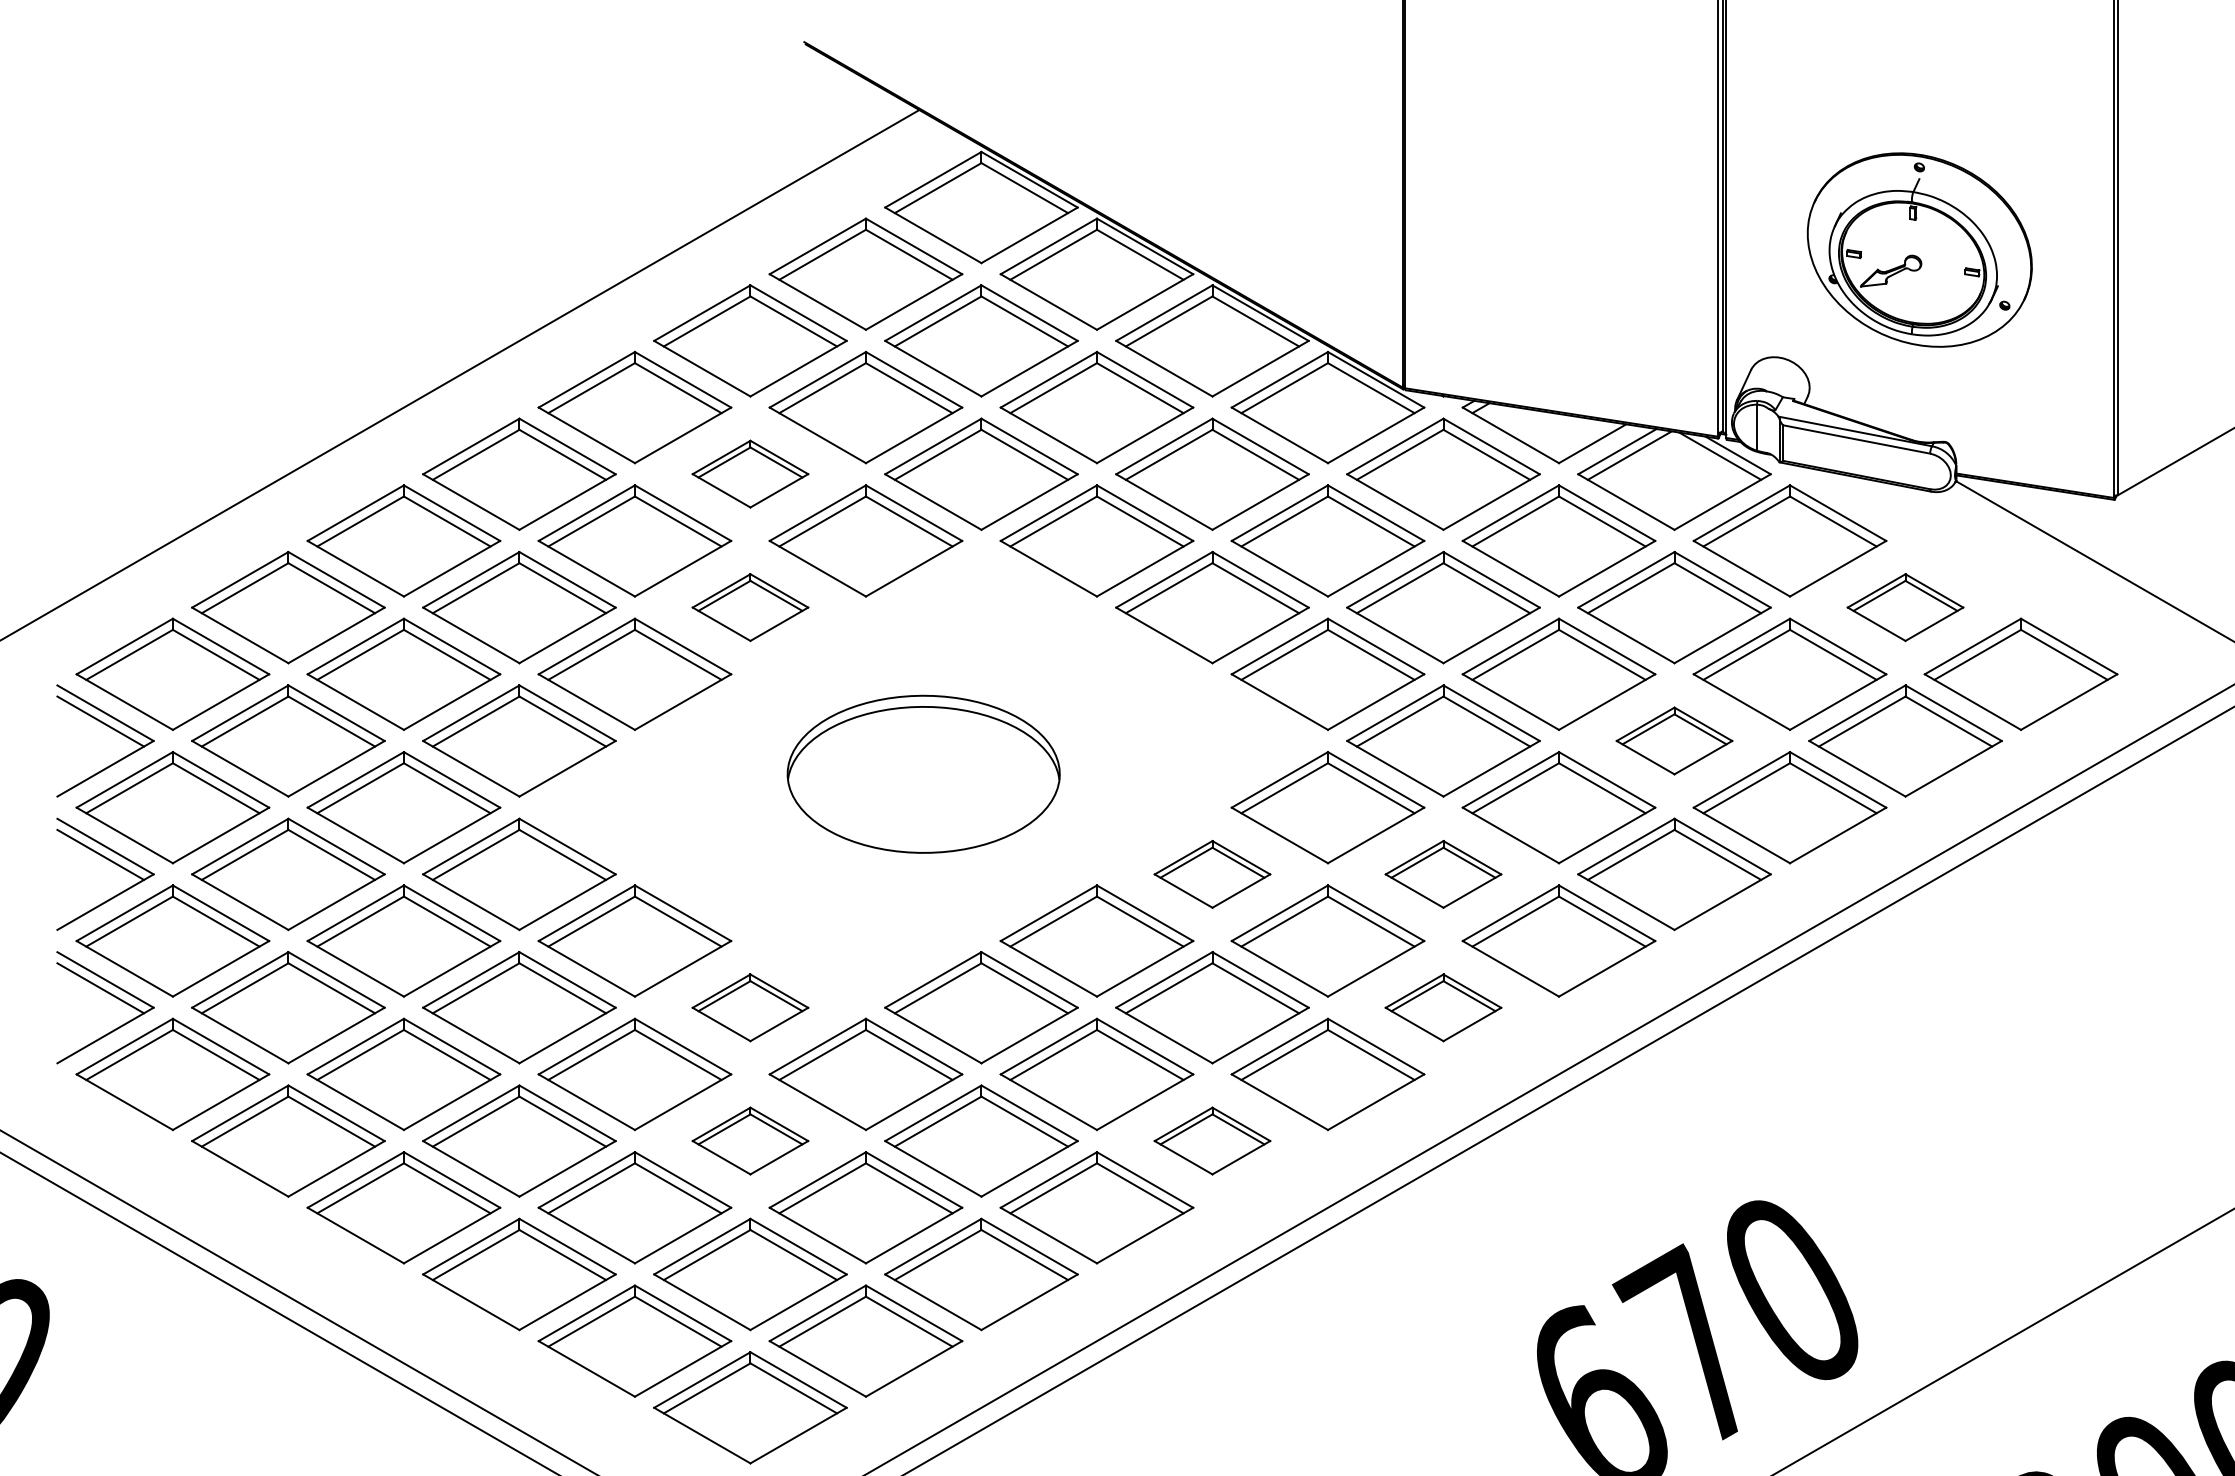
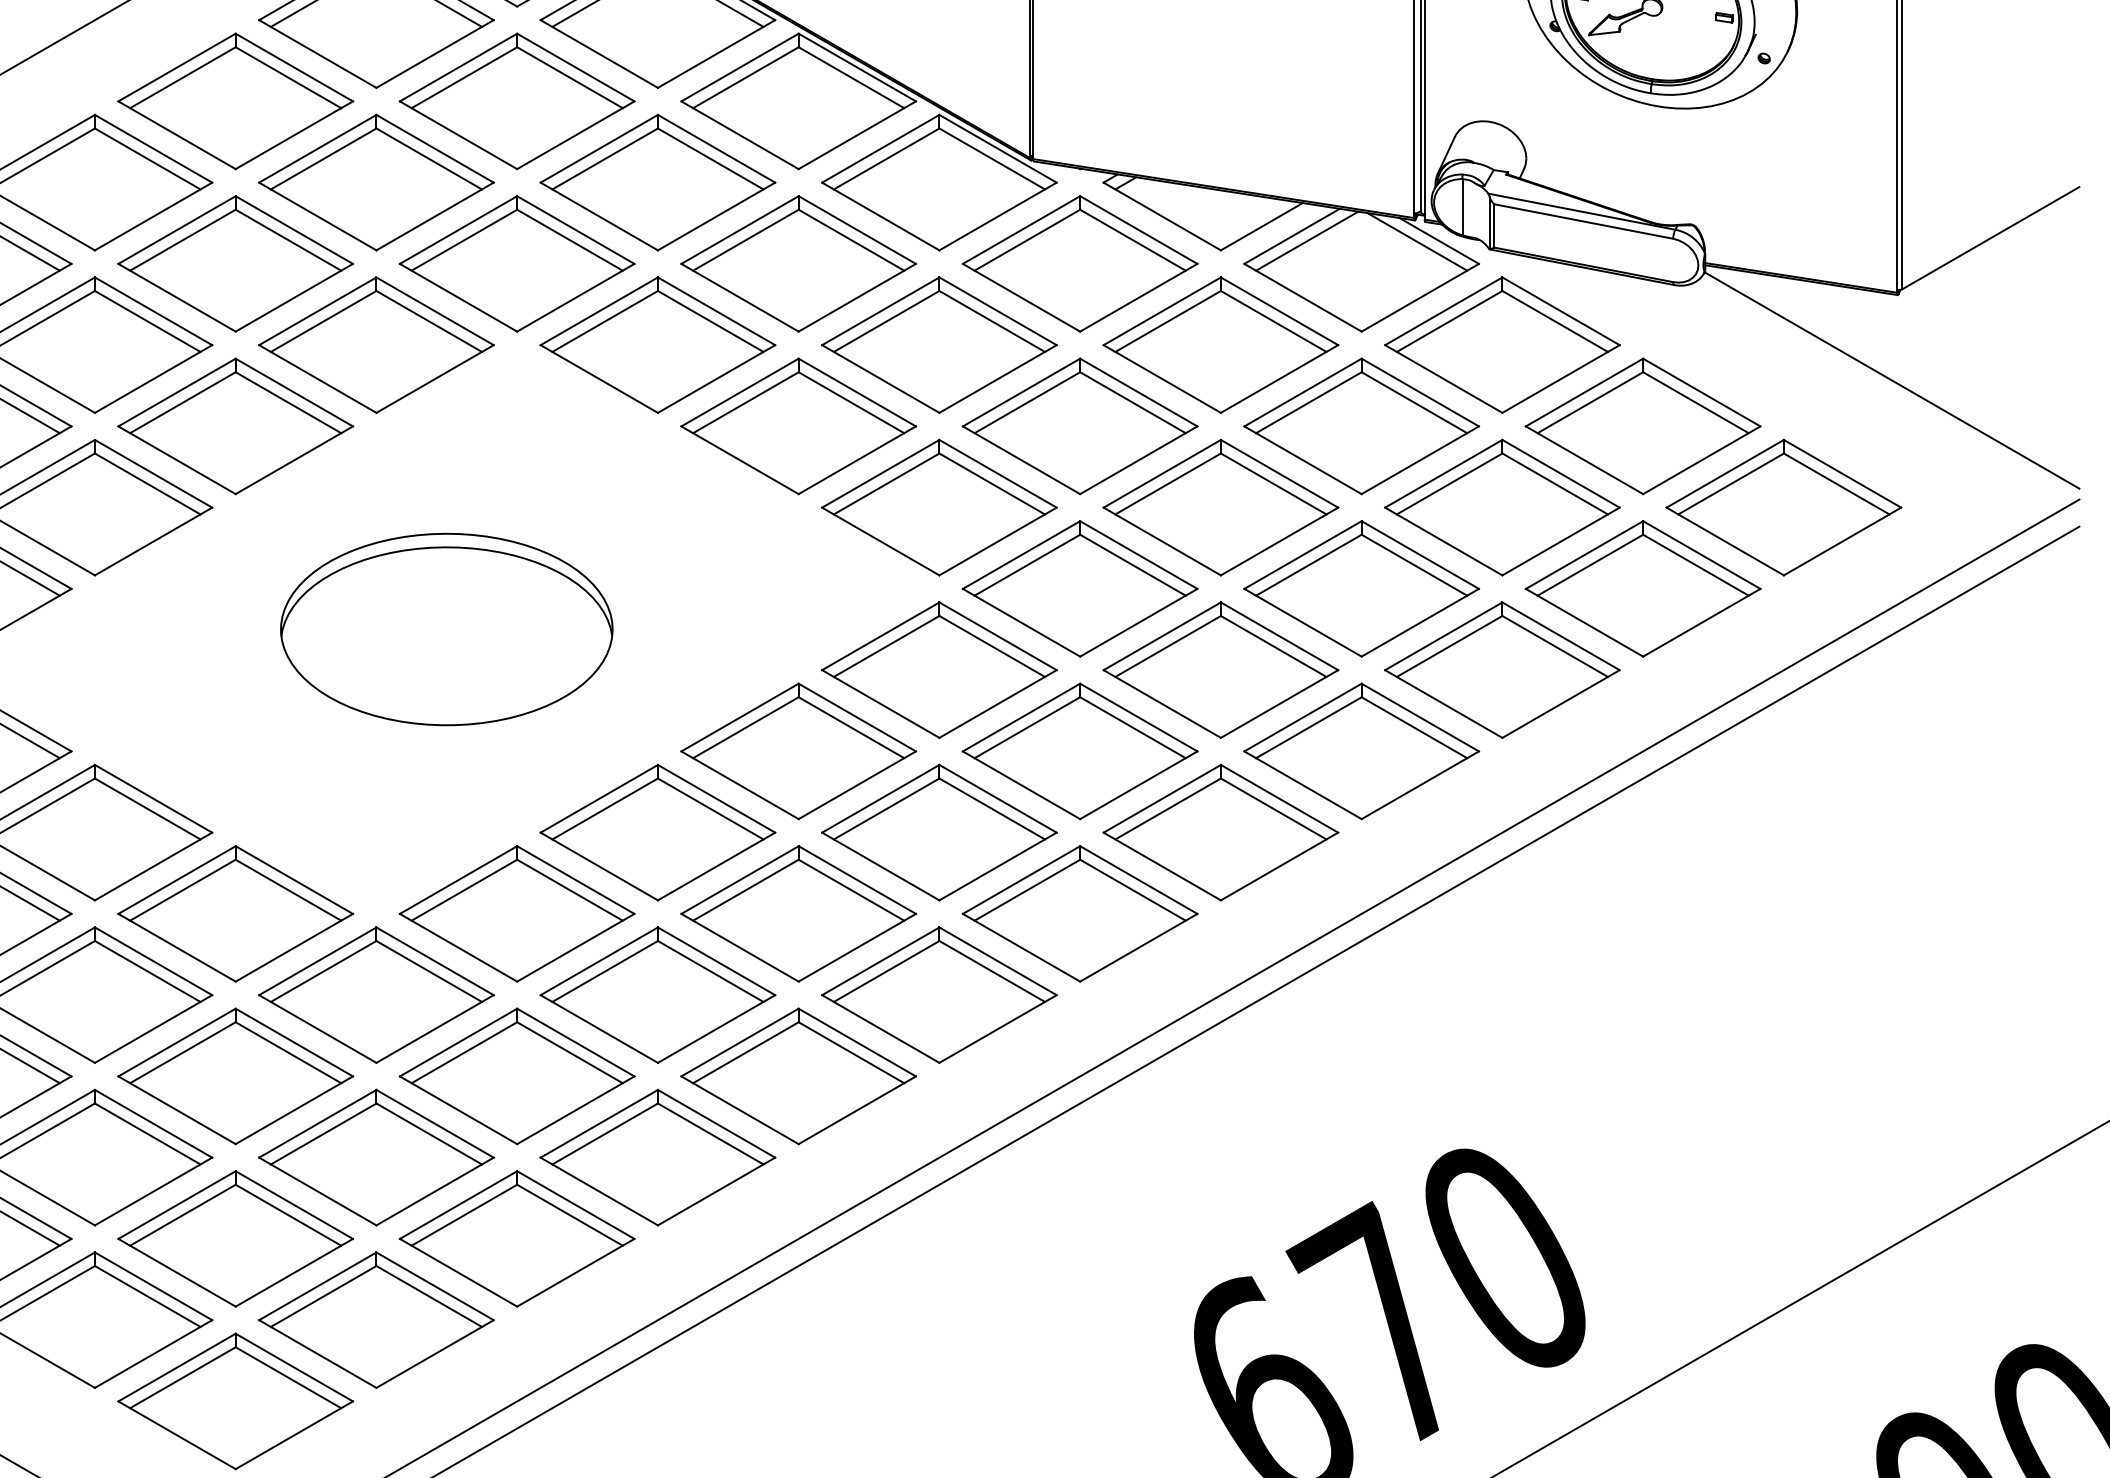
part: (750, 473) -> (235, 262), size x1.67
part: (750, 607) -> (235, 426), size x1.67
part: (1905, 607) -> (1643, 426), size x1.67
part: (1674, 740) -> (1361, 588), size x1.67
part: (1212, 874) -> (798, 751), size x1.67
part: (1443, 874) -> (1080, 751), size x1.67
part: (750, 1007) -> (235, 913), size x1.67
part: (1443, 1007) -> (1080, 913), size x1.67
part: (750, 1140) -> (235, 1075), size x1.67
part: (1212, 1140) -> (798, 1075), size x1.67

